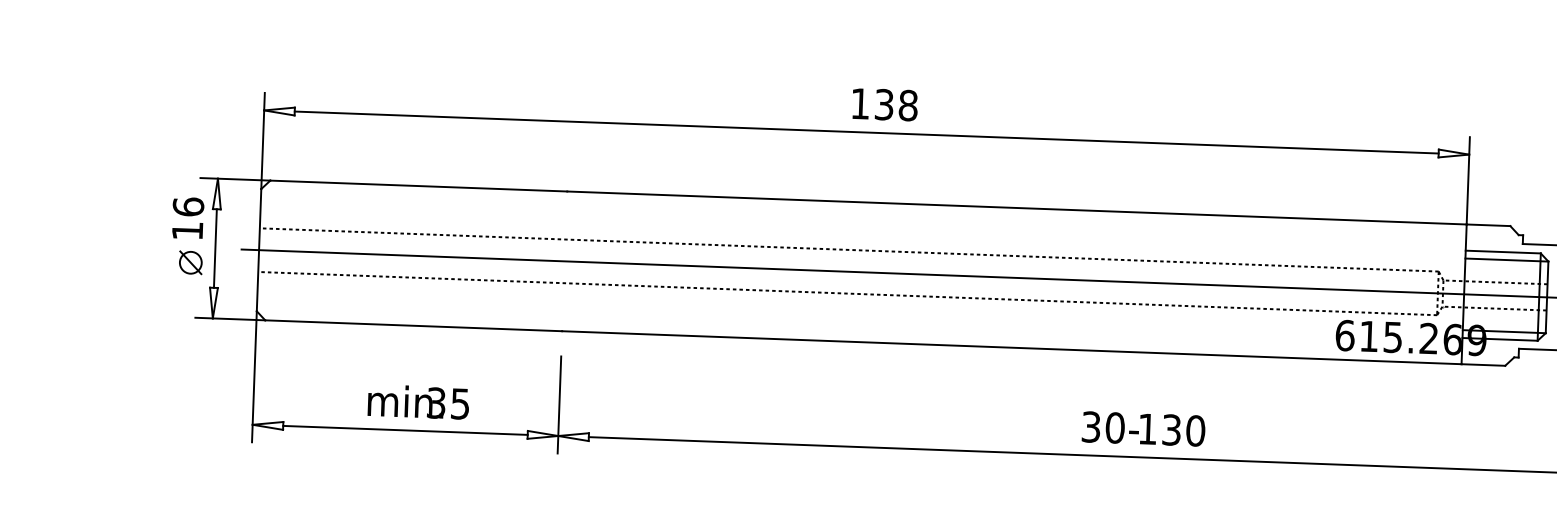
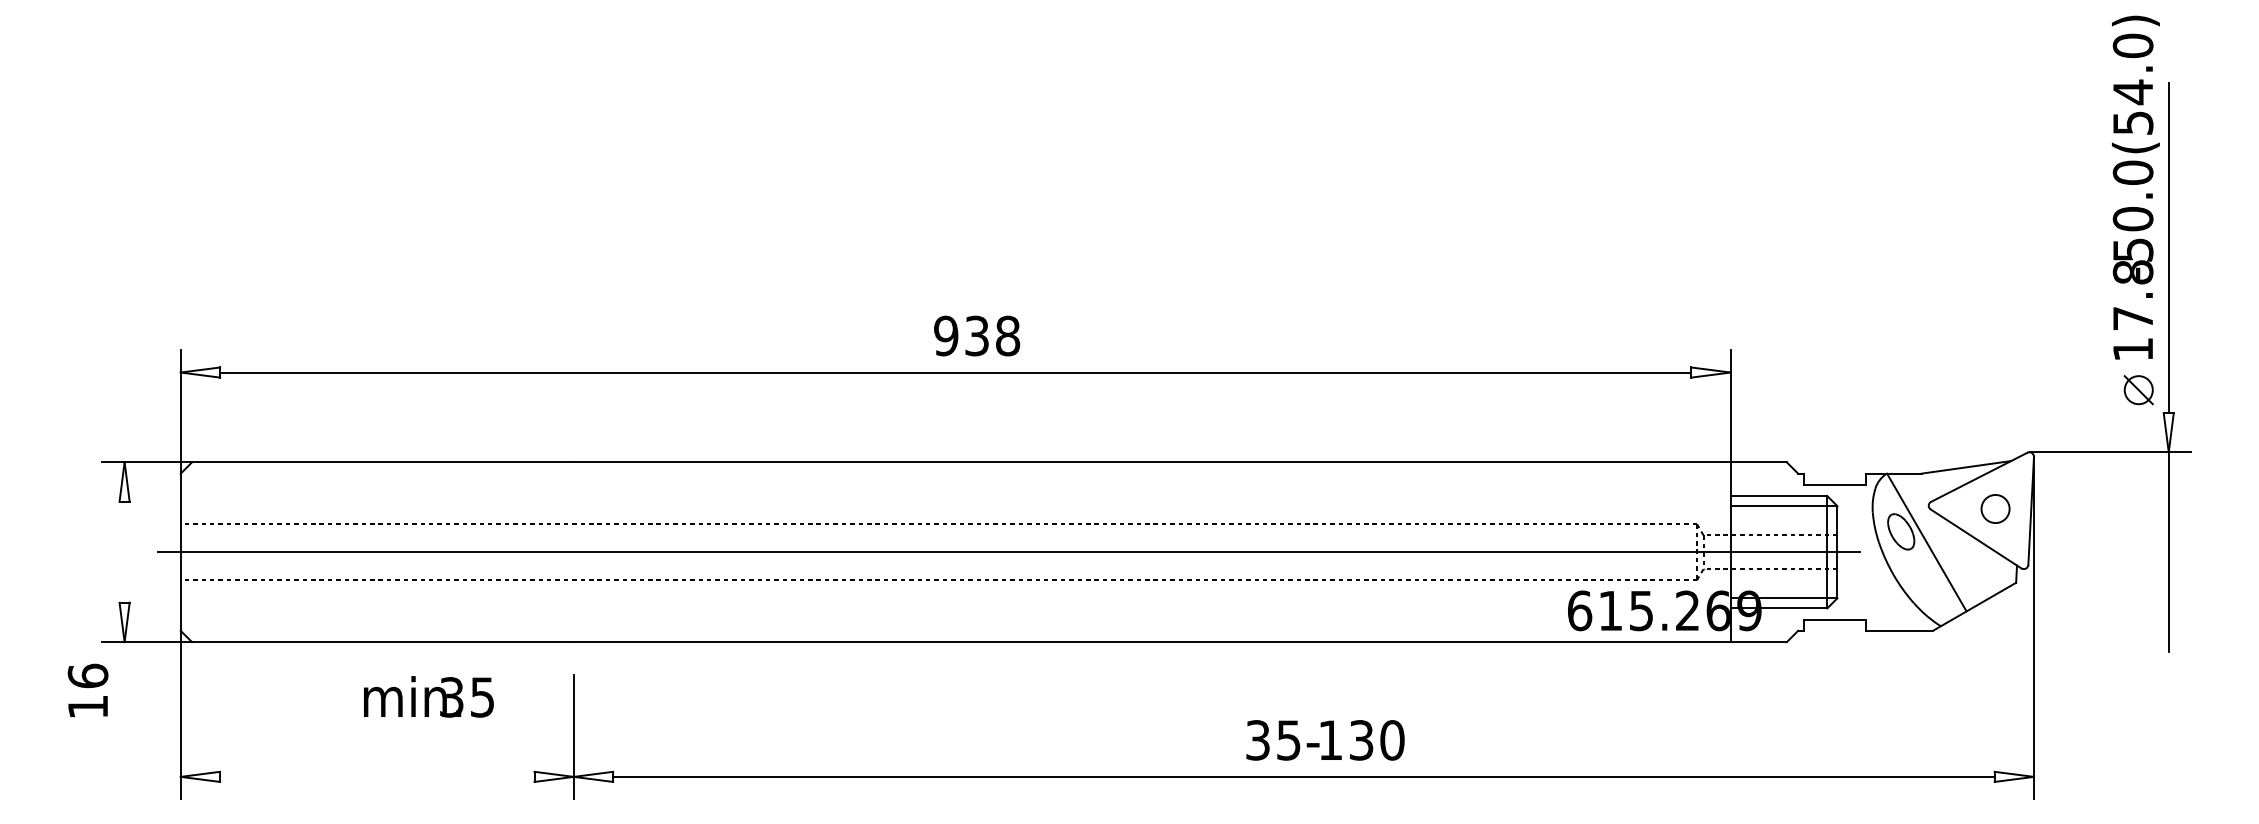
text: (860, 103) -> (946, 335), 138 -> 938
text: (187, 217) -> (87, 689), moved
line: (215, 247) -> (124, 551), removed
part: (190, 262) -> (93, 571), removed
text: (418, 401) -> (428, 696), moved
text: (1114, 428) -> (1288, 740), 30- -> 35-
line: (405, 430) -> (377, 776), removed

